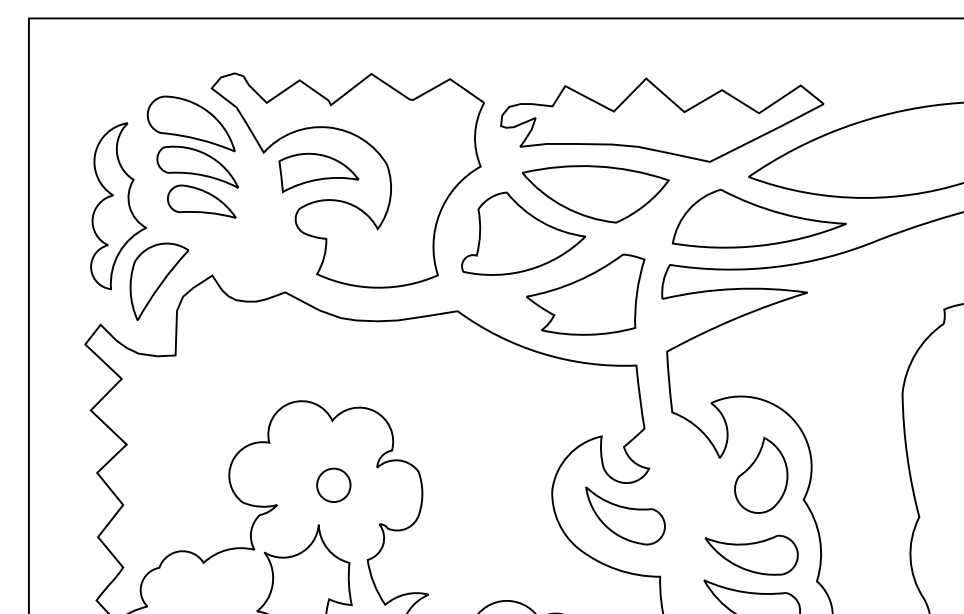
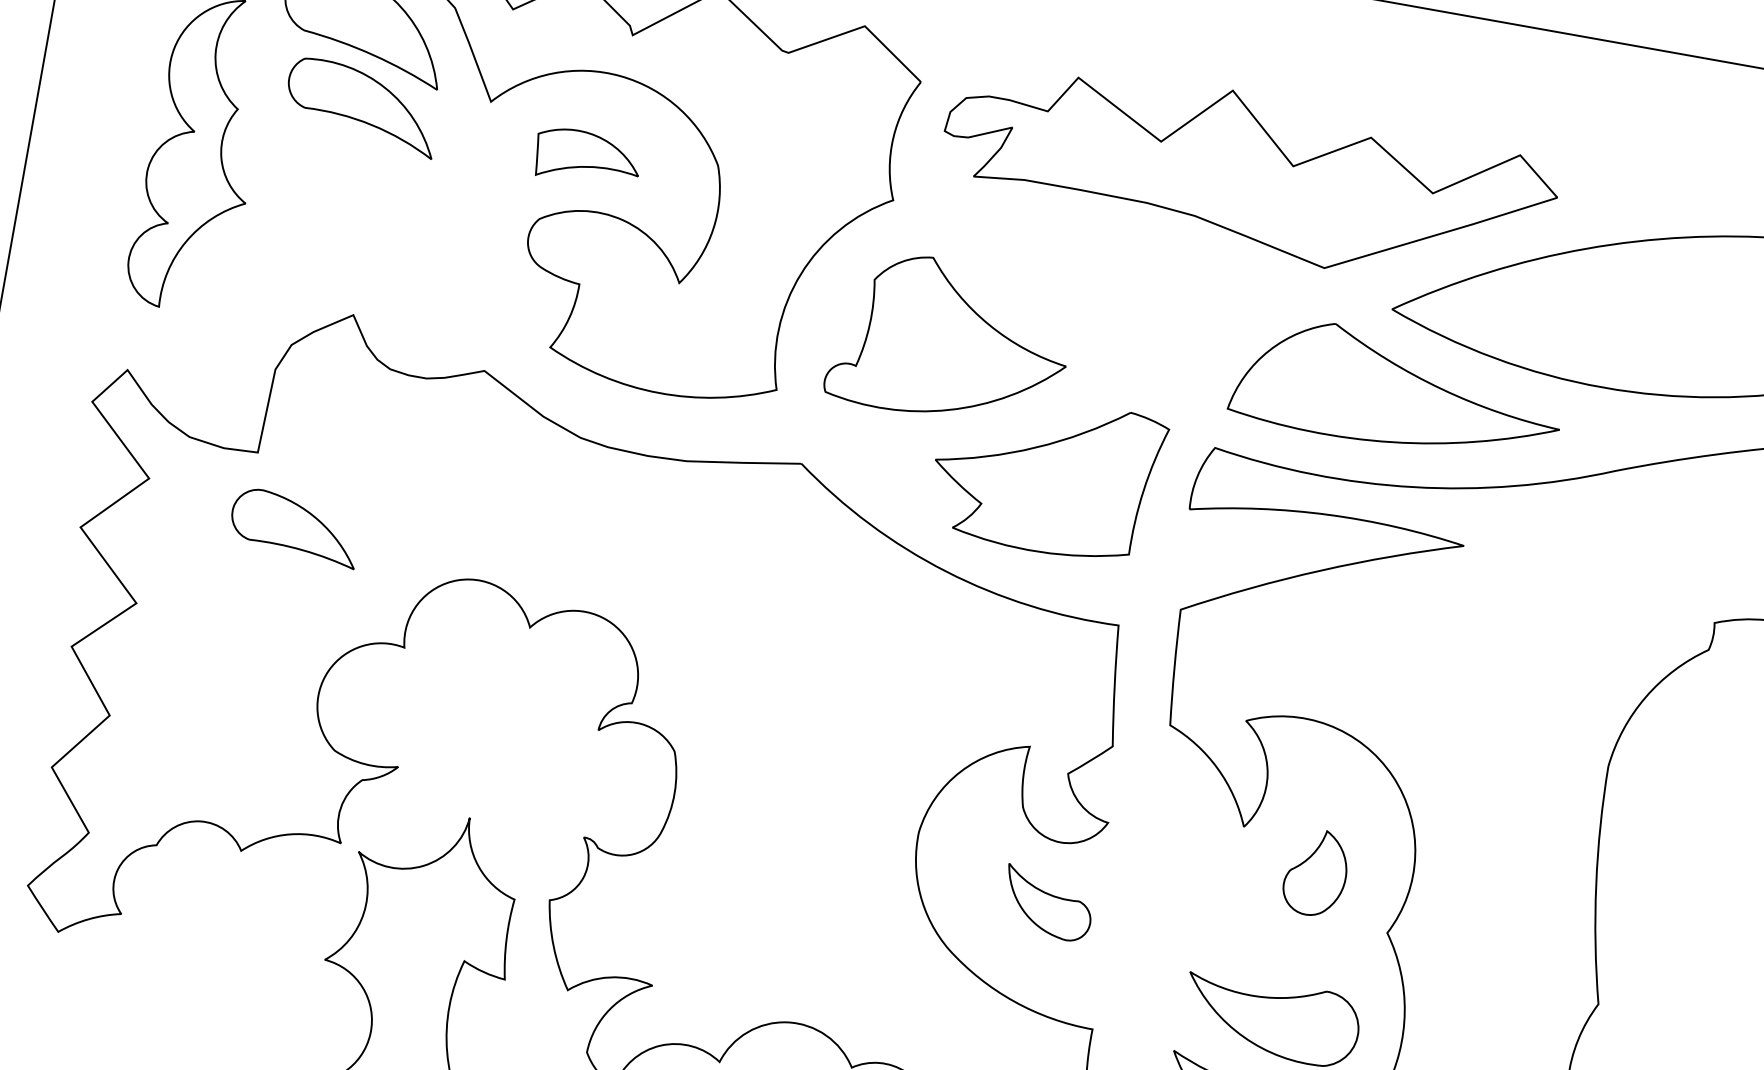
part: (318, 172) -> (586, 157), size x0.7
part: (595, 194) -> (1099, 291), removed
part: (201, 201) -> (294, 526), moved
part: (158, 281) -> (250, 308), removed
part: (761, 474) -> (1316, 871), size x0.6
part: (333, 484) -> (510, 747), removed
part: (625, 515) -> (1048, 902), size x0.6

